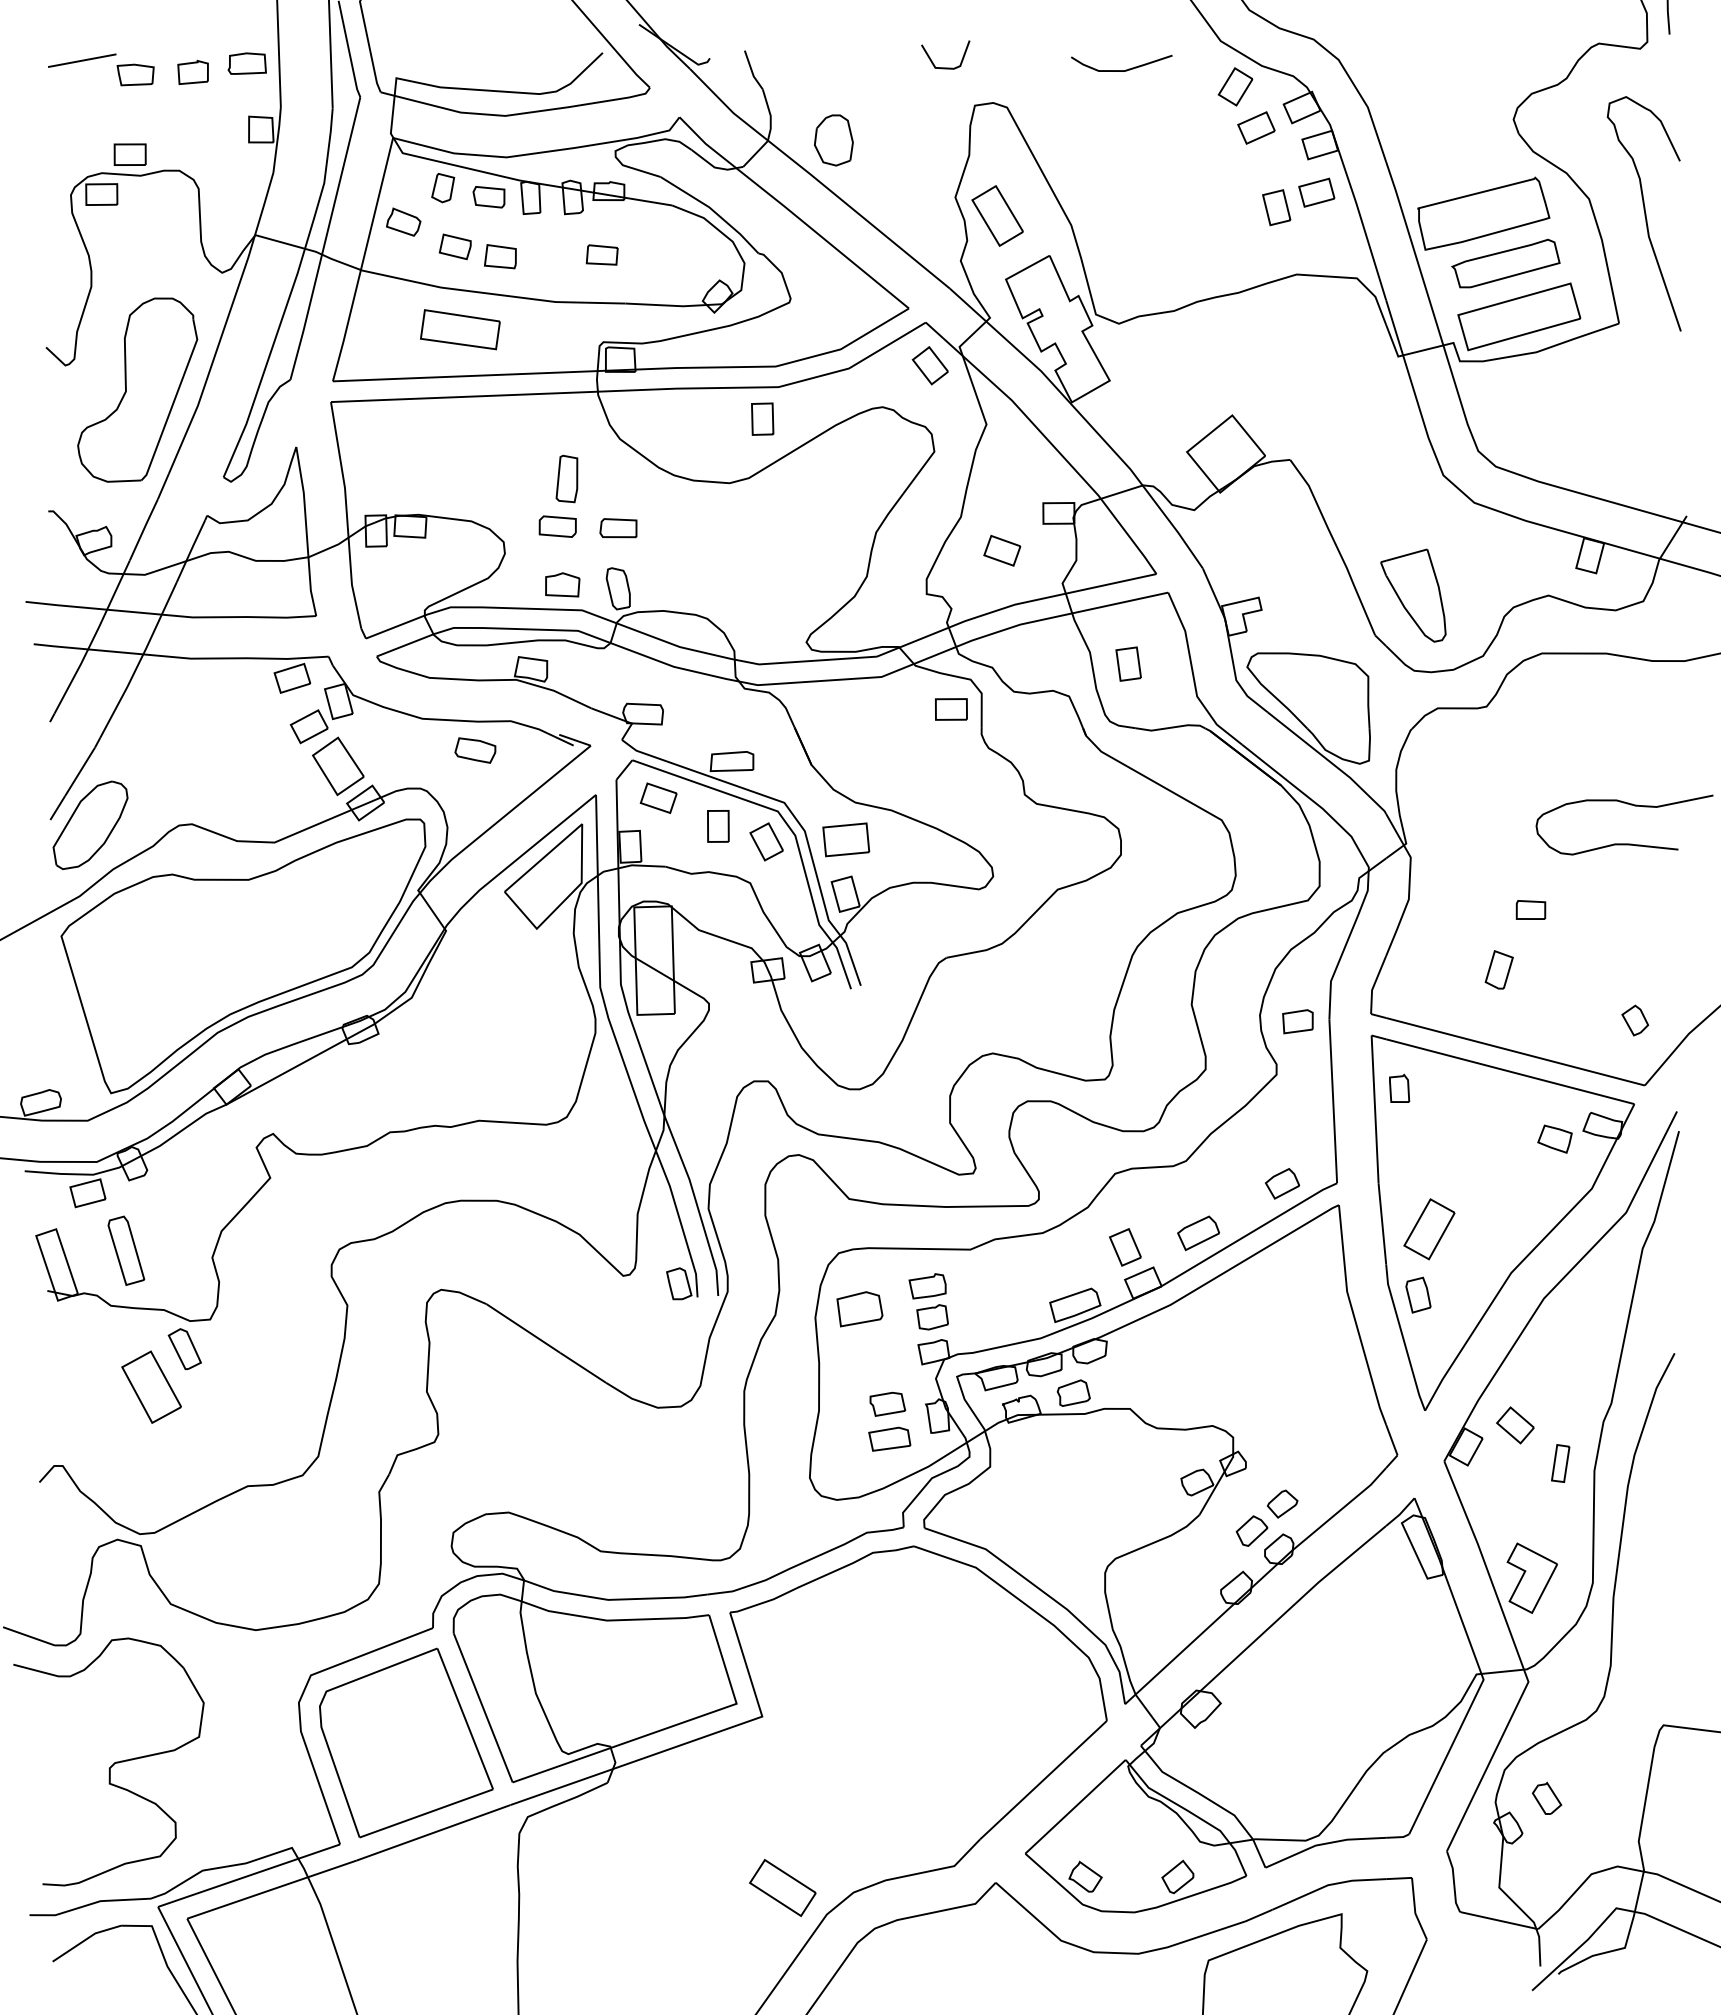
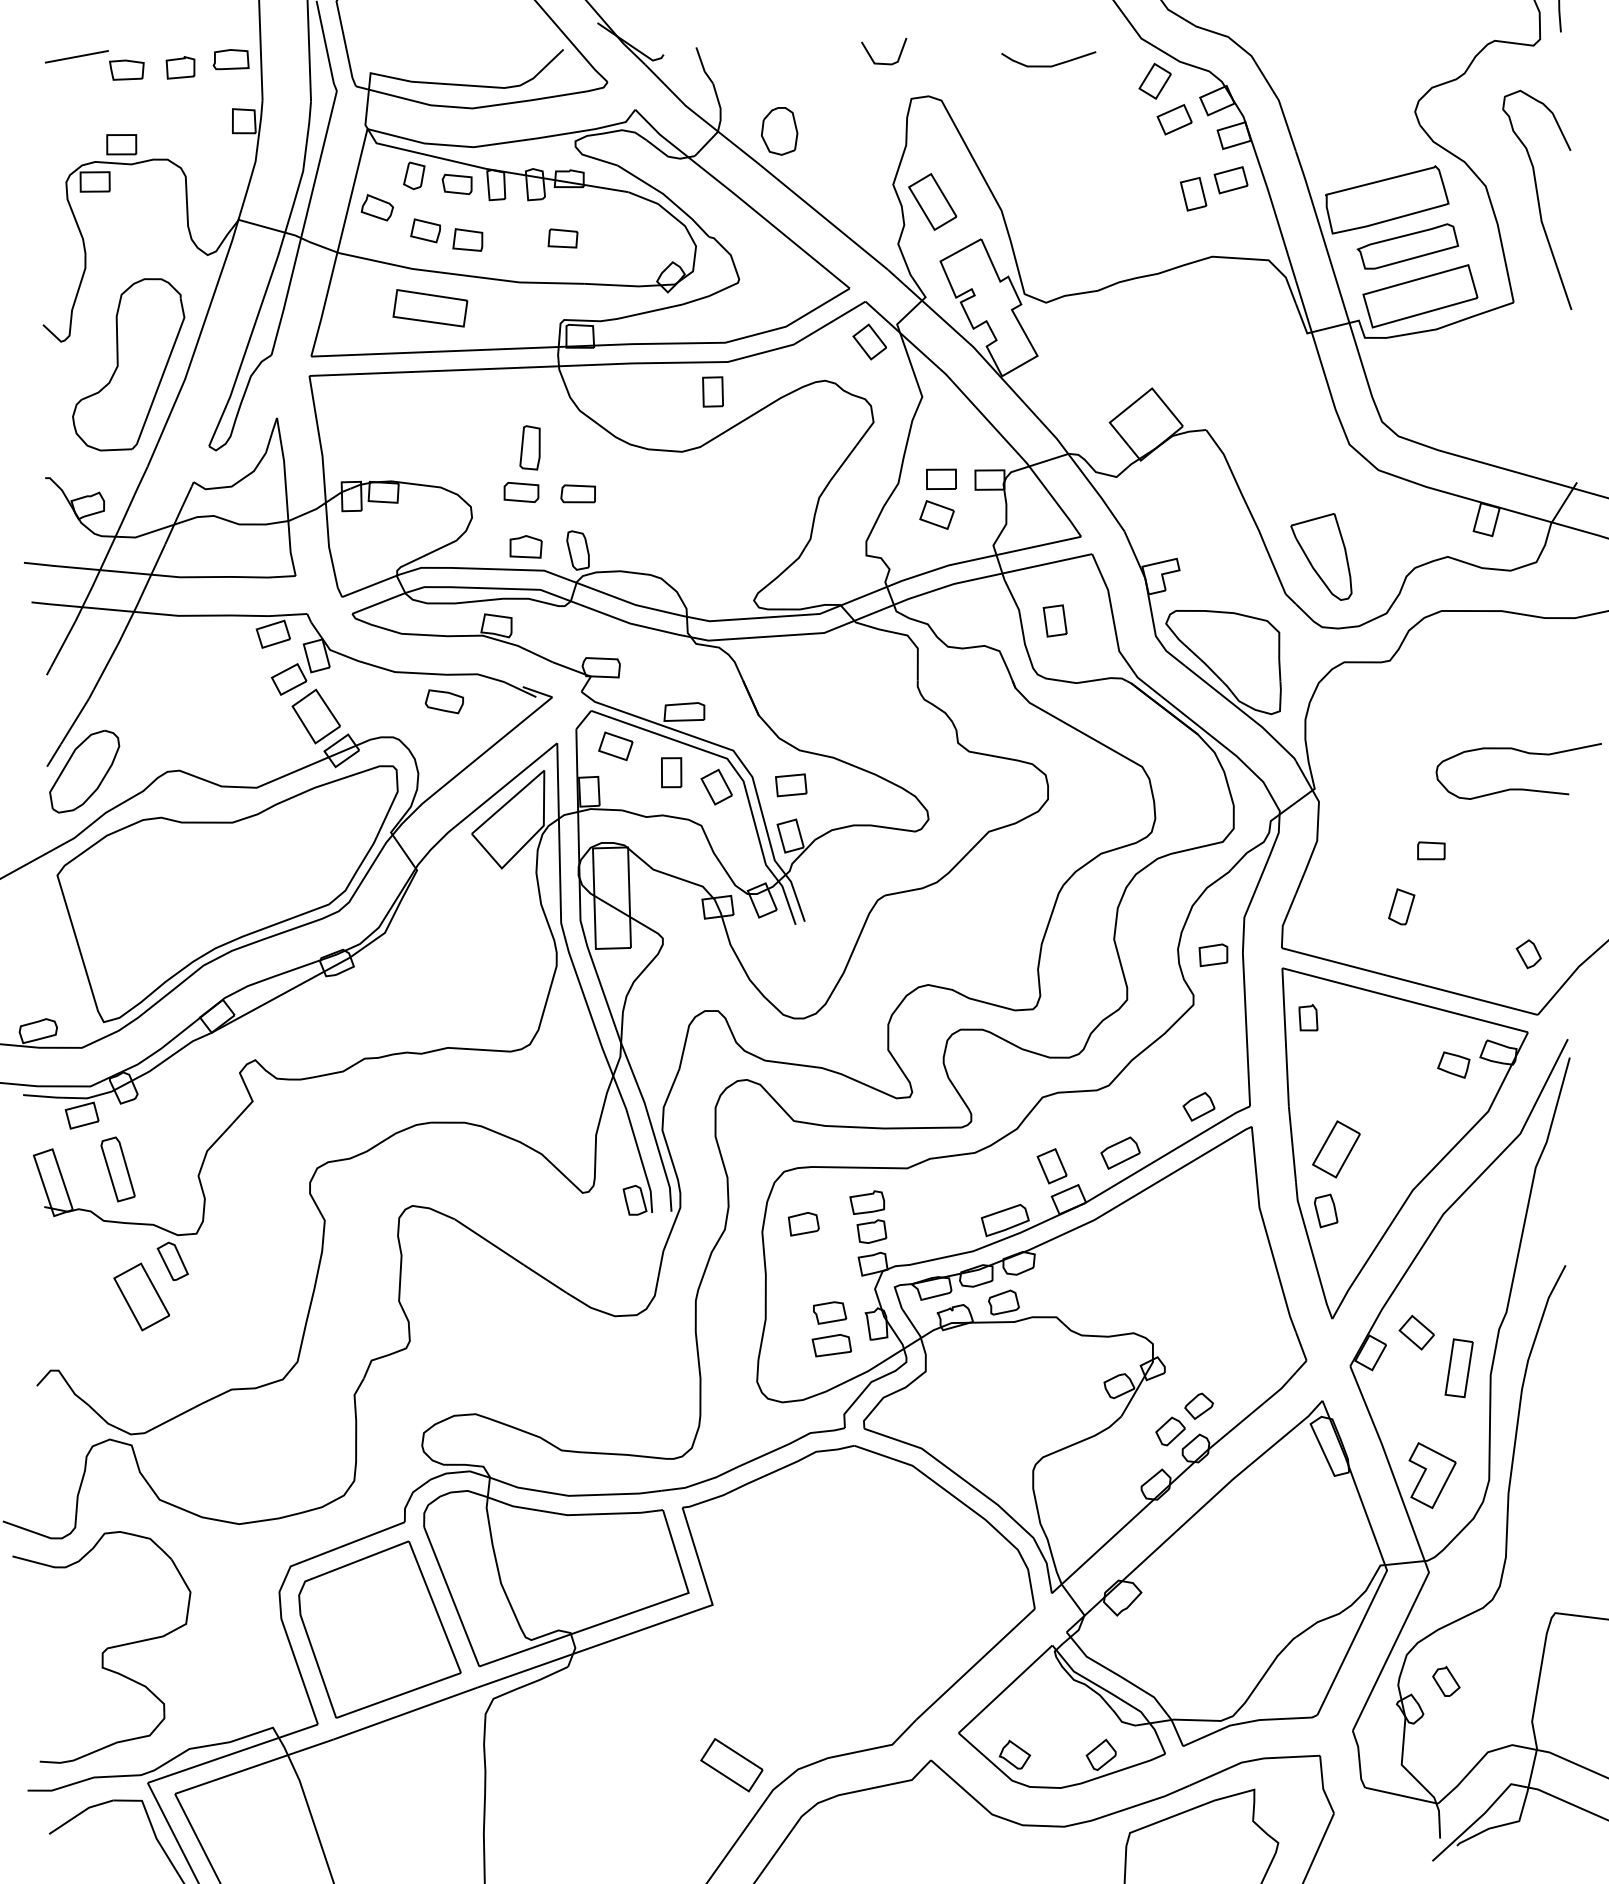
part: (951, 708) -> (941, 478), moved
part: (846, 840) -> (791, 785), size x0.71
part: (859, 1309) -> (803, 1224), size x0.71
part: (1560, 1463) -> (1458, 1368), size x1.67

